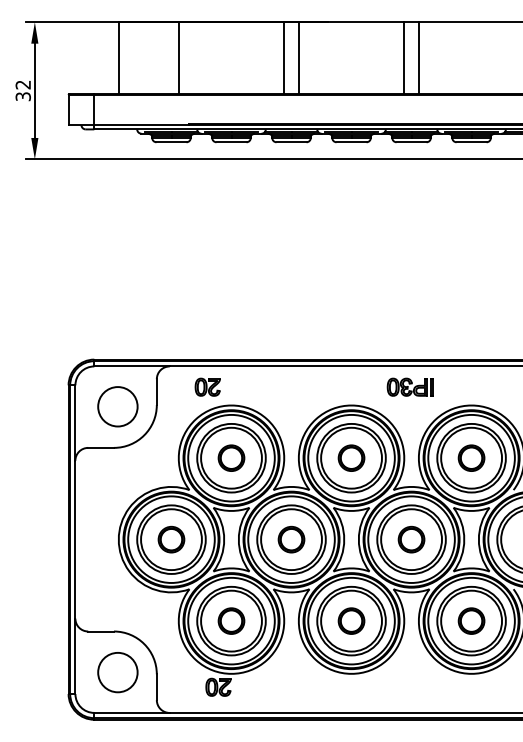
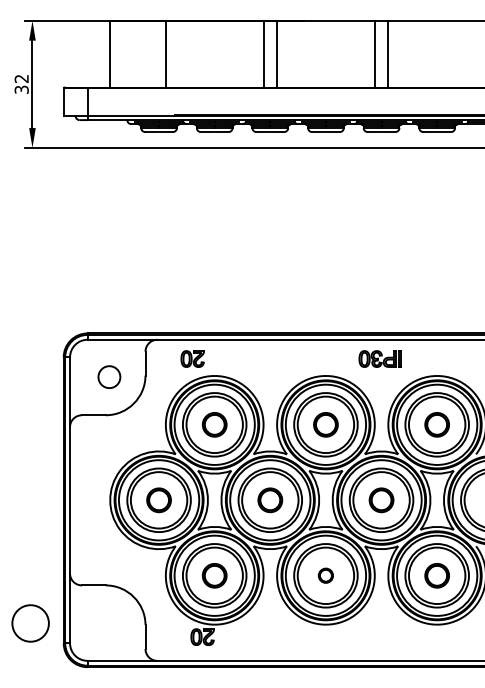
circle: (117, 406) -> (109, 376), size x0.6
part: (351, 620) -> (325, 575), size x0.6
circle: (117, 672) -> (30, 623), moved

